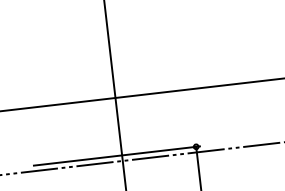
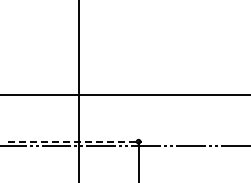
line: (116, 155) -> (74, 141), solid -> dashed

